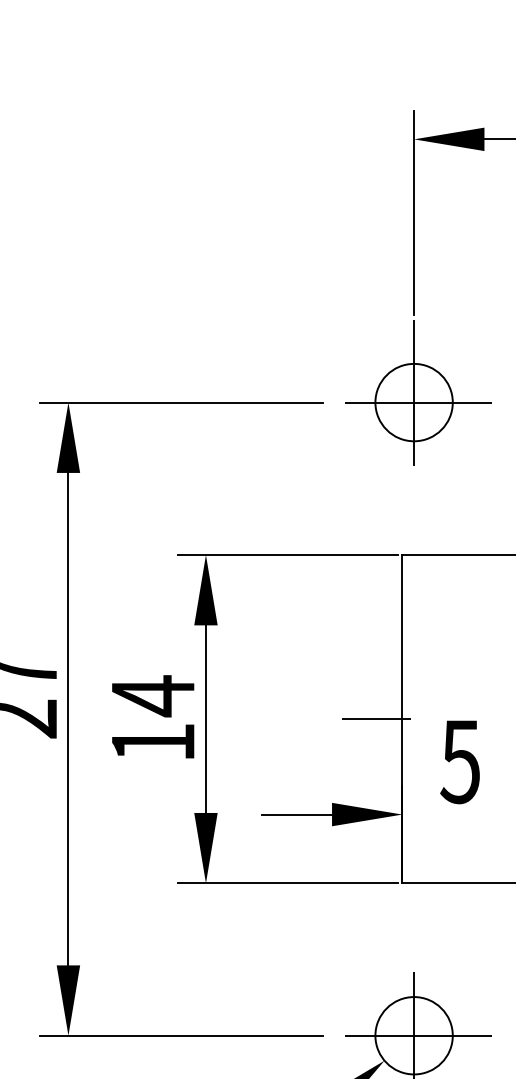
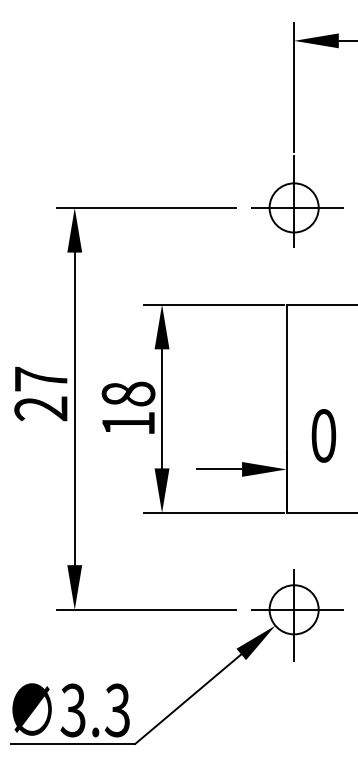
text: (153, 696) -> (128, 394), 14 -> 18
line: (376, 718) -> (270, 408), removed
text: (460, 761) -> (323, 435), 5 -> 0

